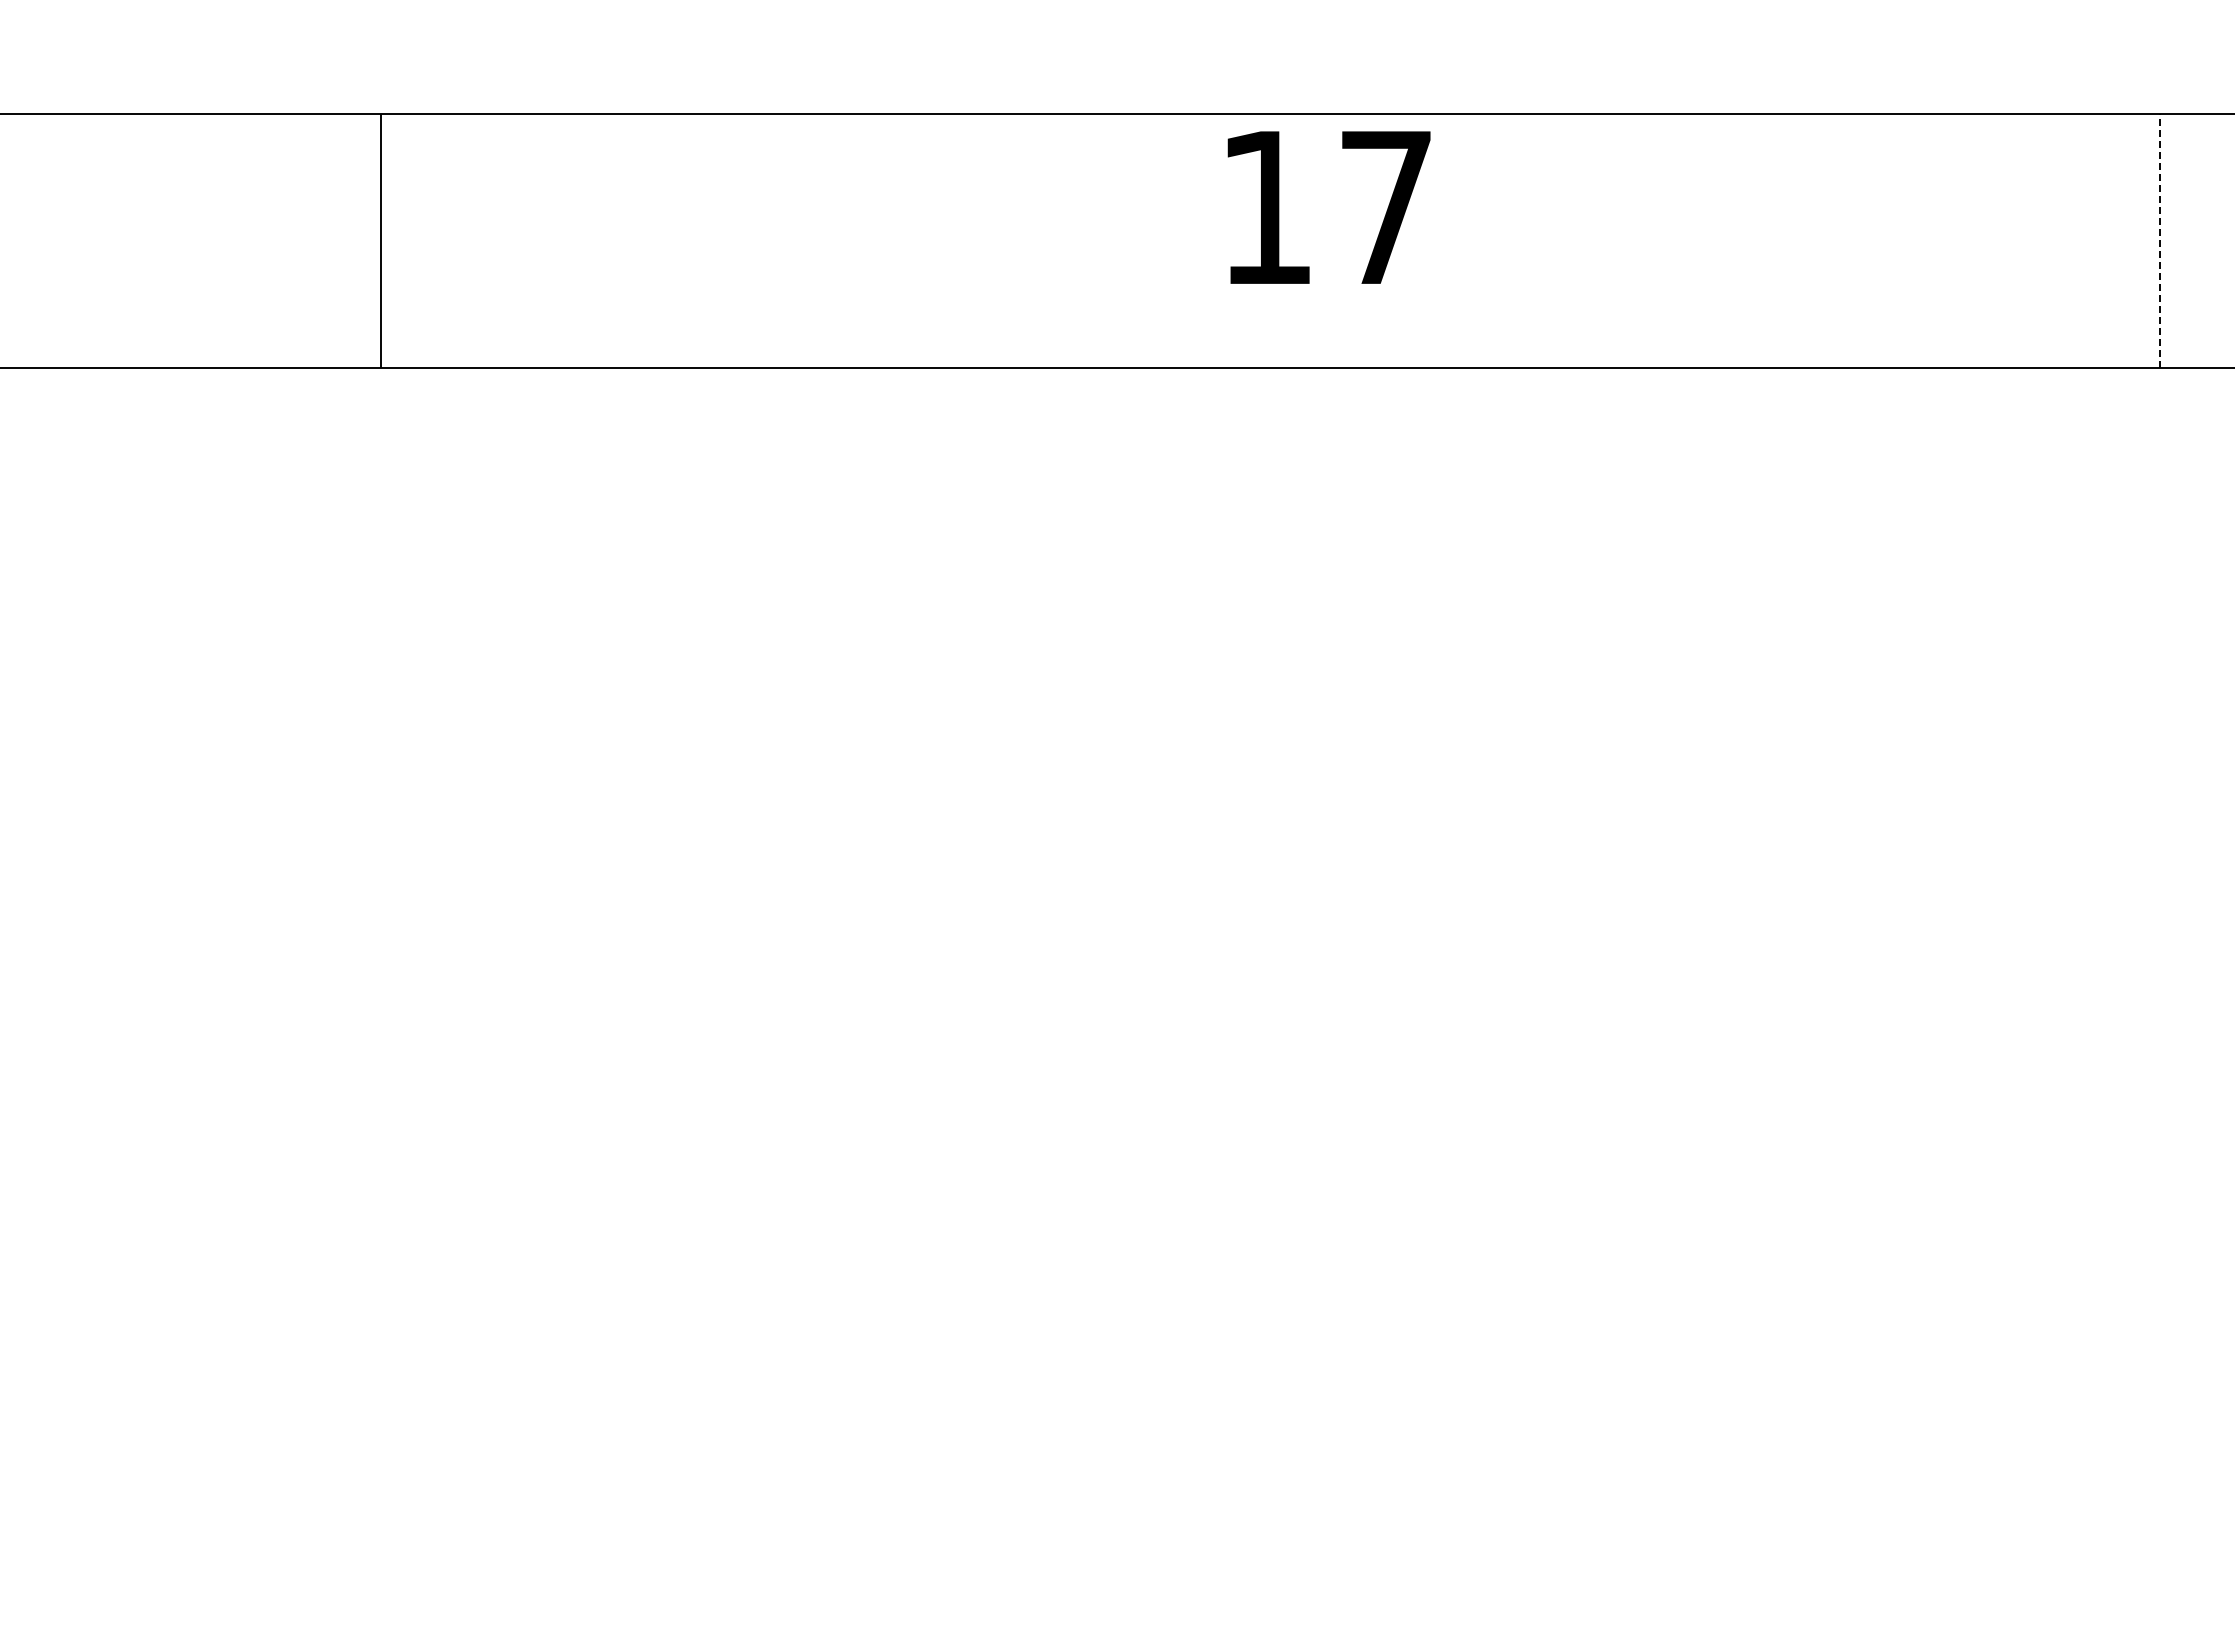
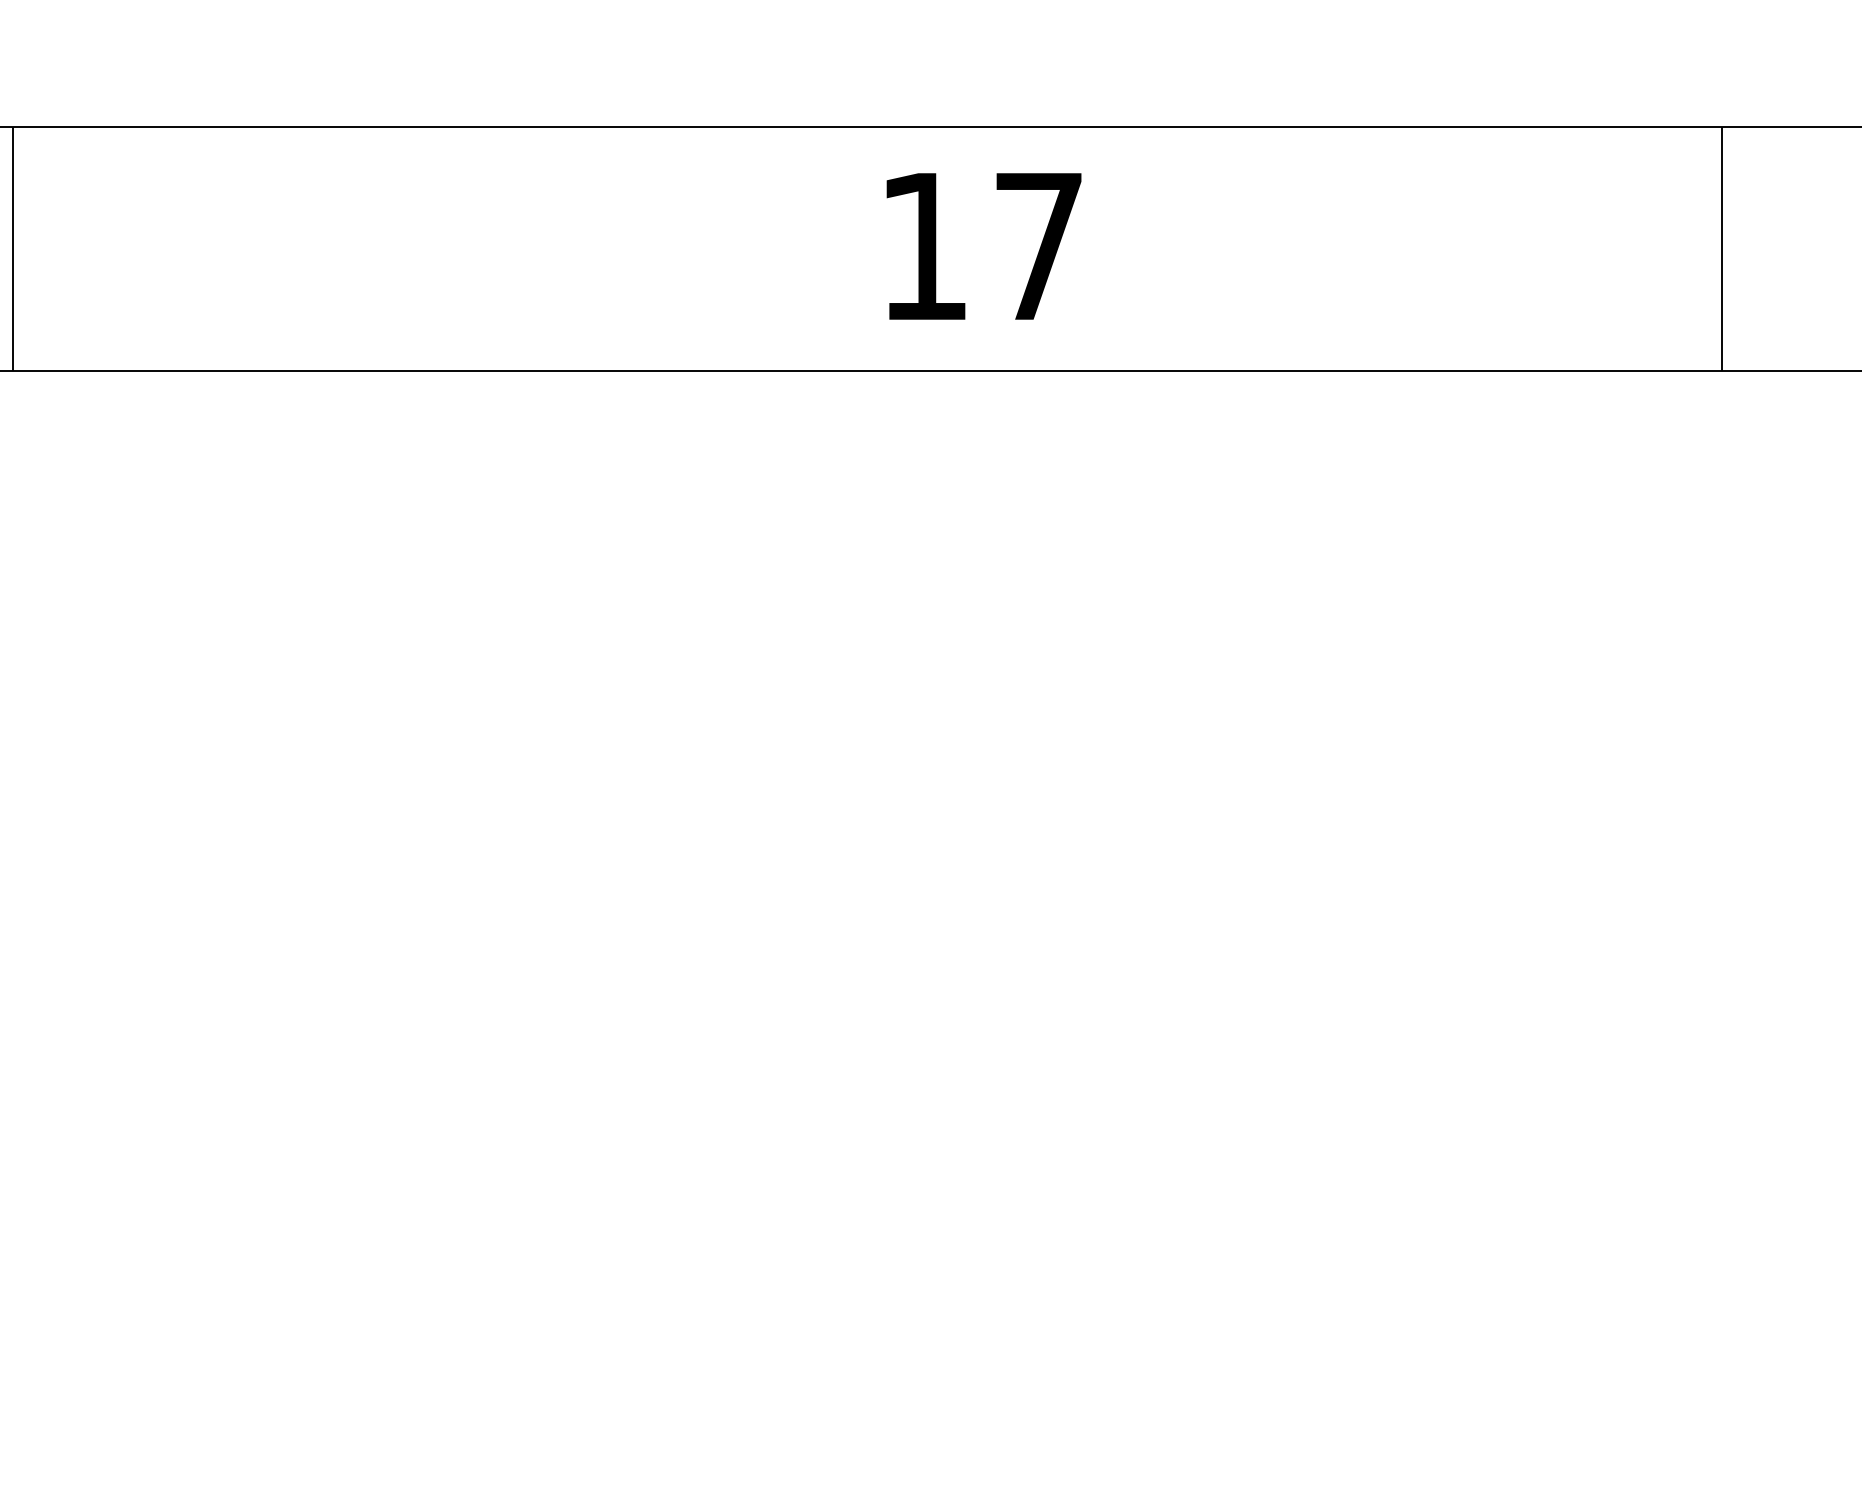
text: (1328, 207) -> (983, 246), moved
line: (2160, 240) -> (1722, 248), dashed -> solid

